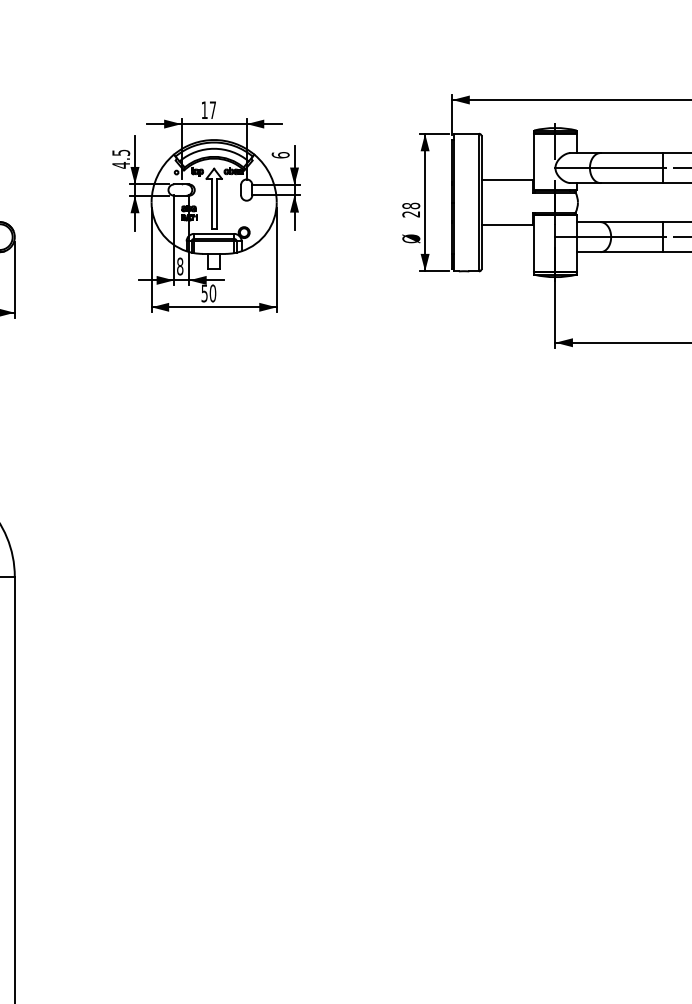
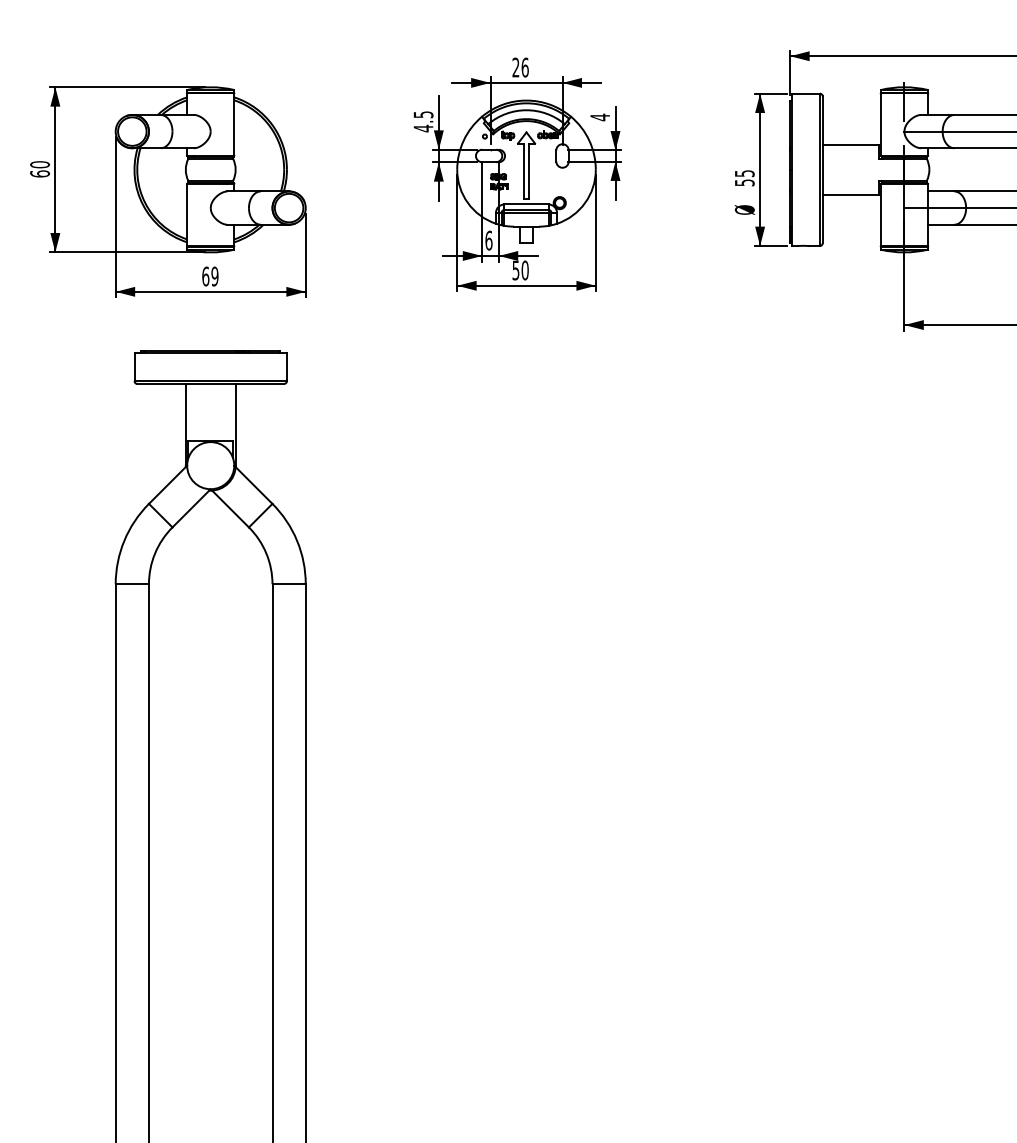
text: (208, 110) -> (520, 67), 17 -> 26
text: (280, 155) -> (600, 117), 6 -> 4
text: (411, 210) -> (744, 178), 28 -> 55
text: (179, 266) -> (488, 240), 8 -> 6

